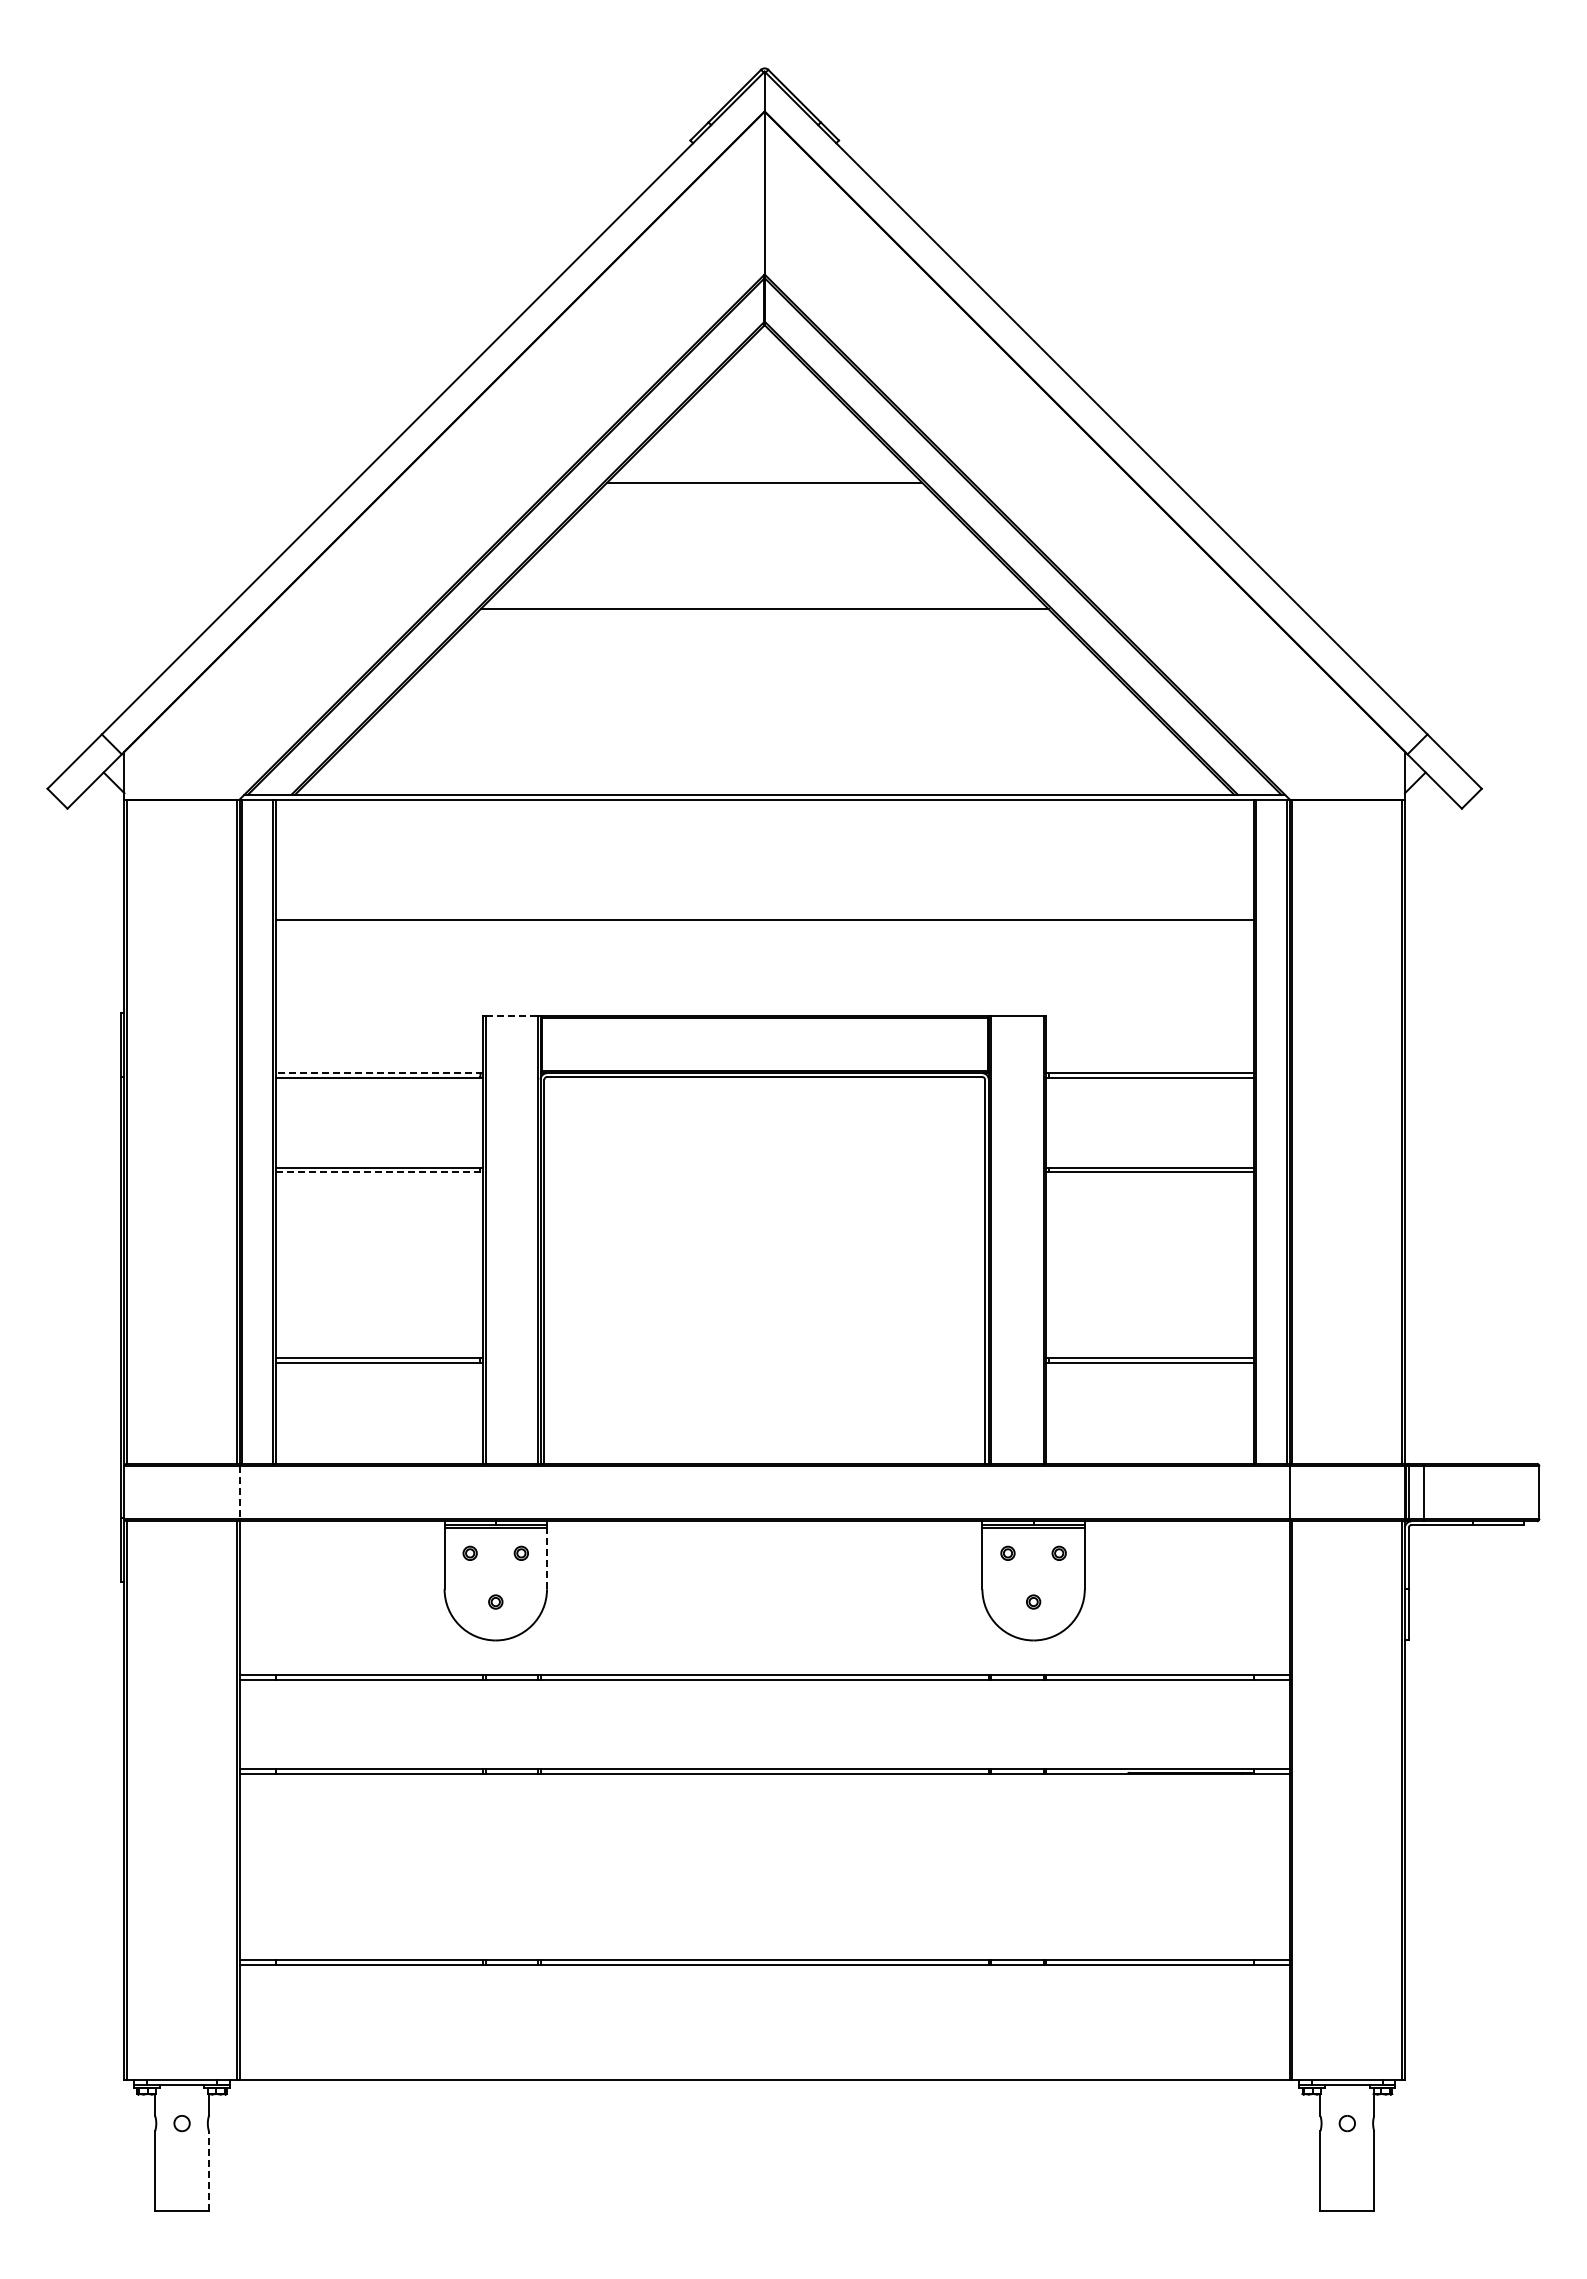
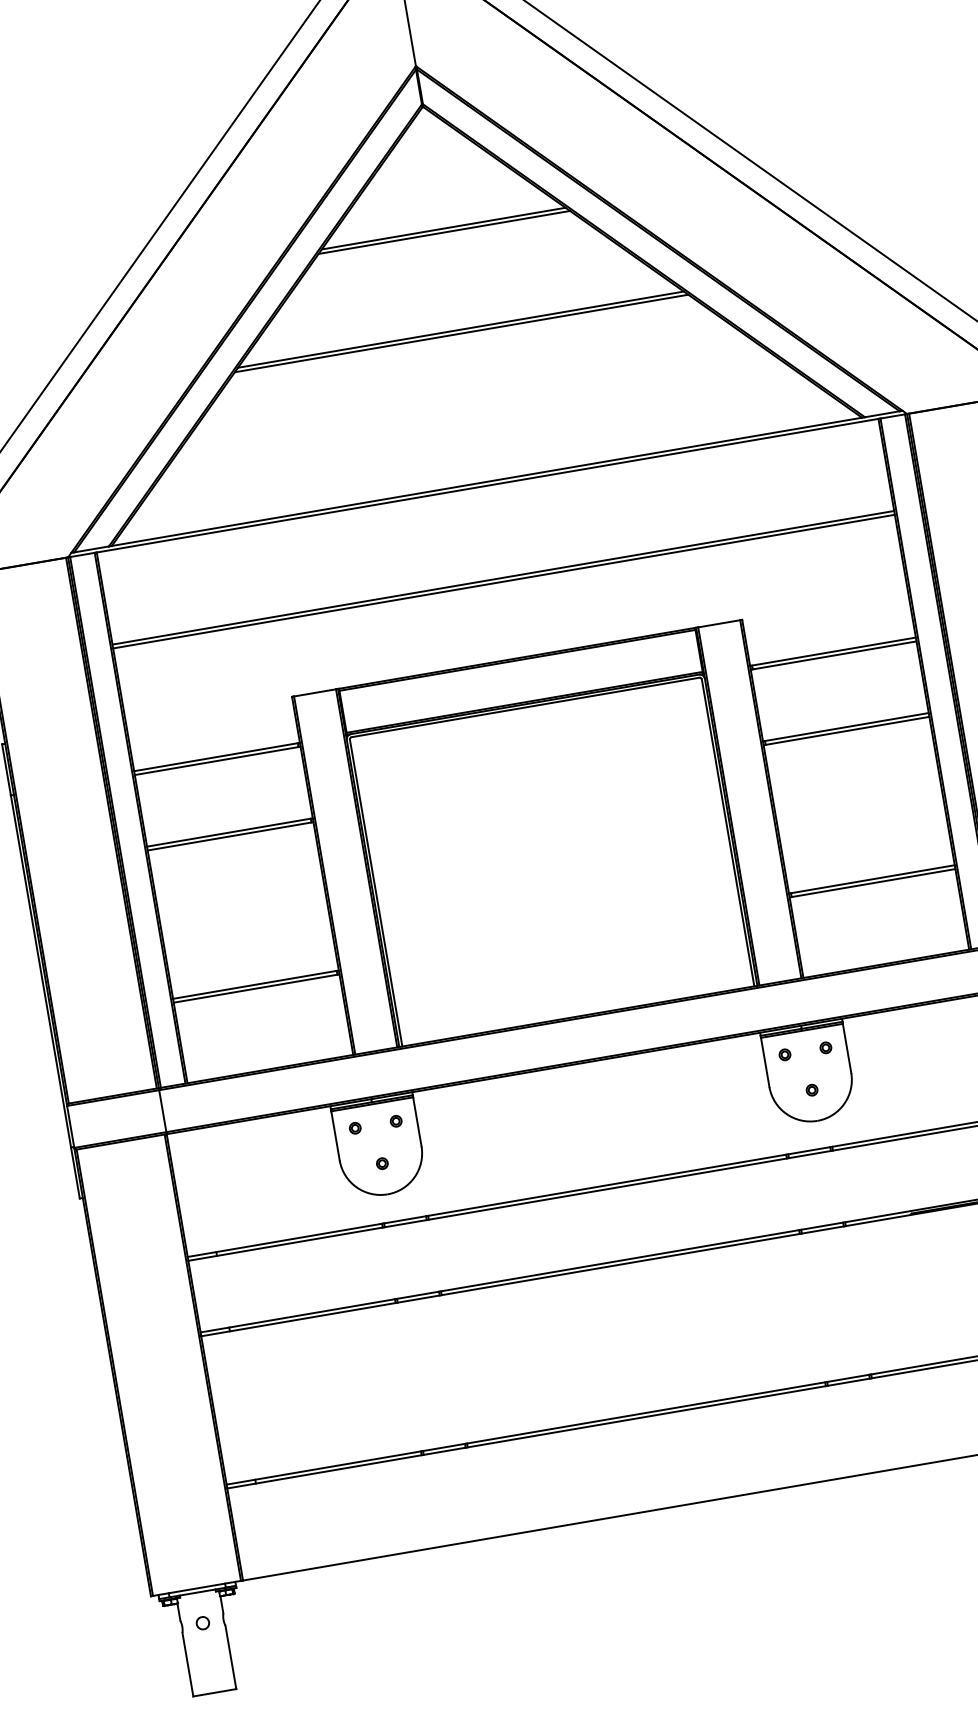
line: (764, 477) -> (443, 228), added
line: (764, 604) -> (460, 329), added
line: (764, 914) -> (503, 577), added
line: (512, 1015) -> (315, 692), dashed -> solid
line: (379, 1073) -> (217, 757), dashed -> solid
line: (379, 1172) -> (230, 836), dashed -> solid
line: (239, 1493) -> (162, 1111), dashed -> solid
line: (547, 1558) -> (417, 1121), dashed -> solid
line: (208, 2170) -> (230, 1657), dashed -> solid

